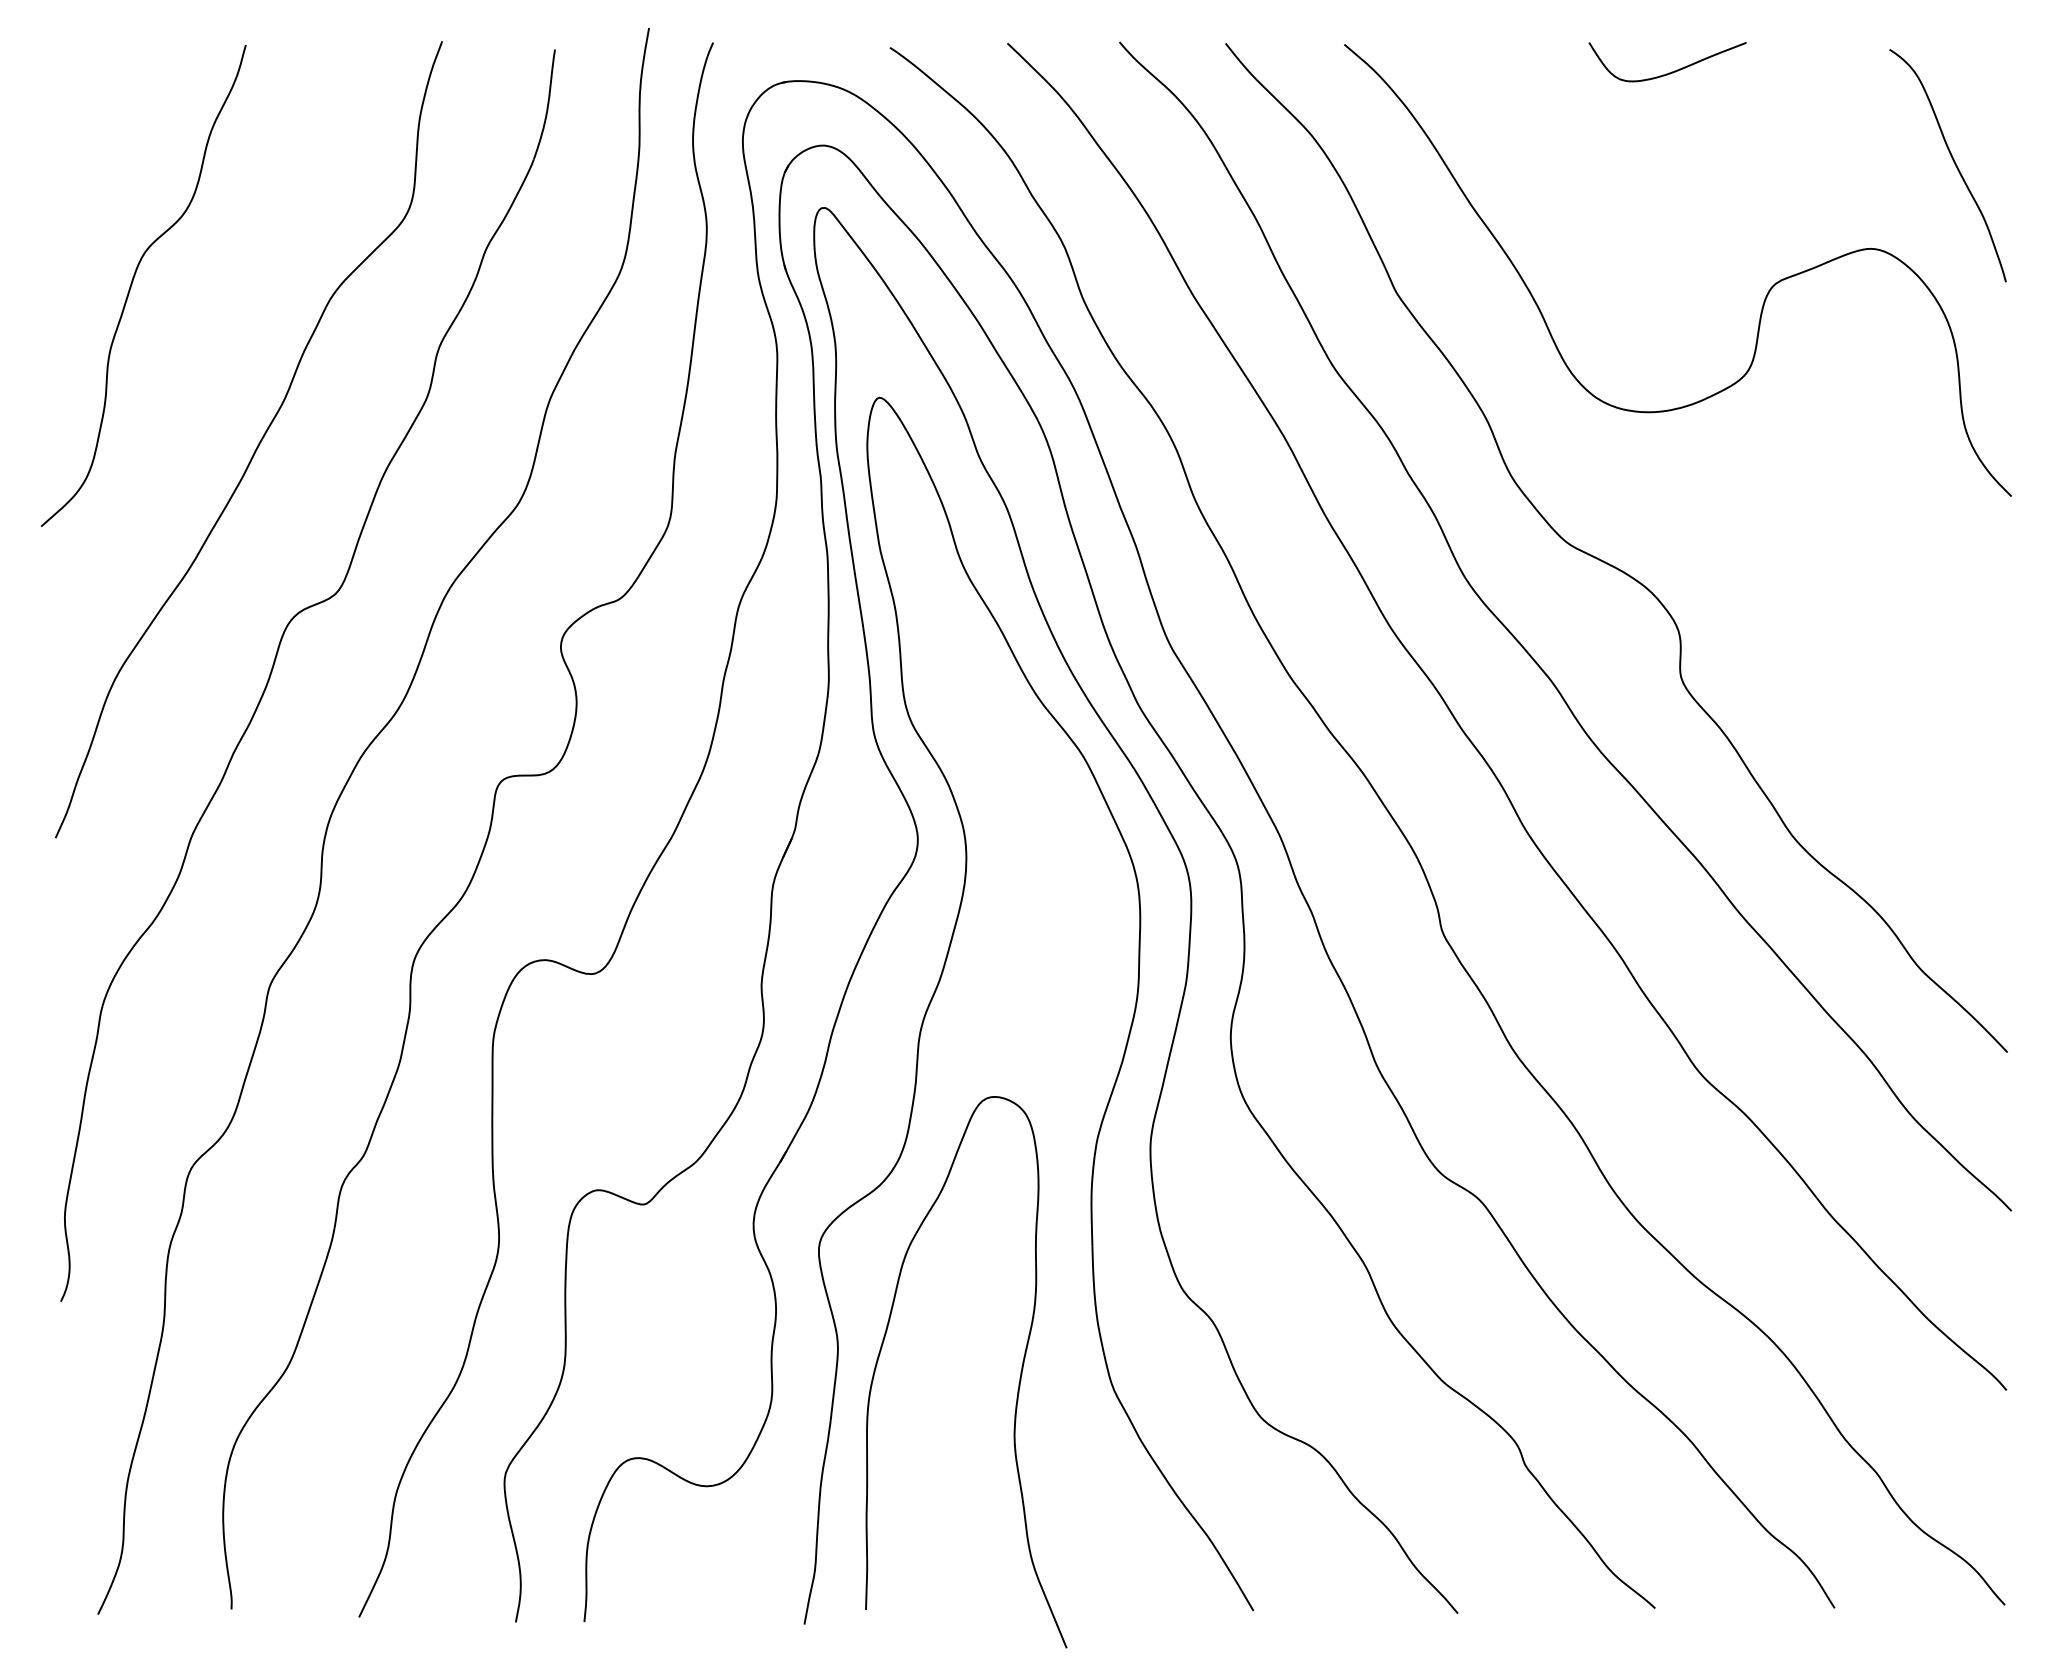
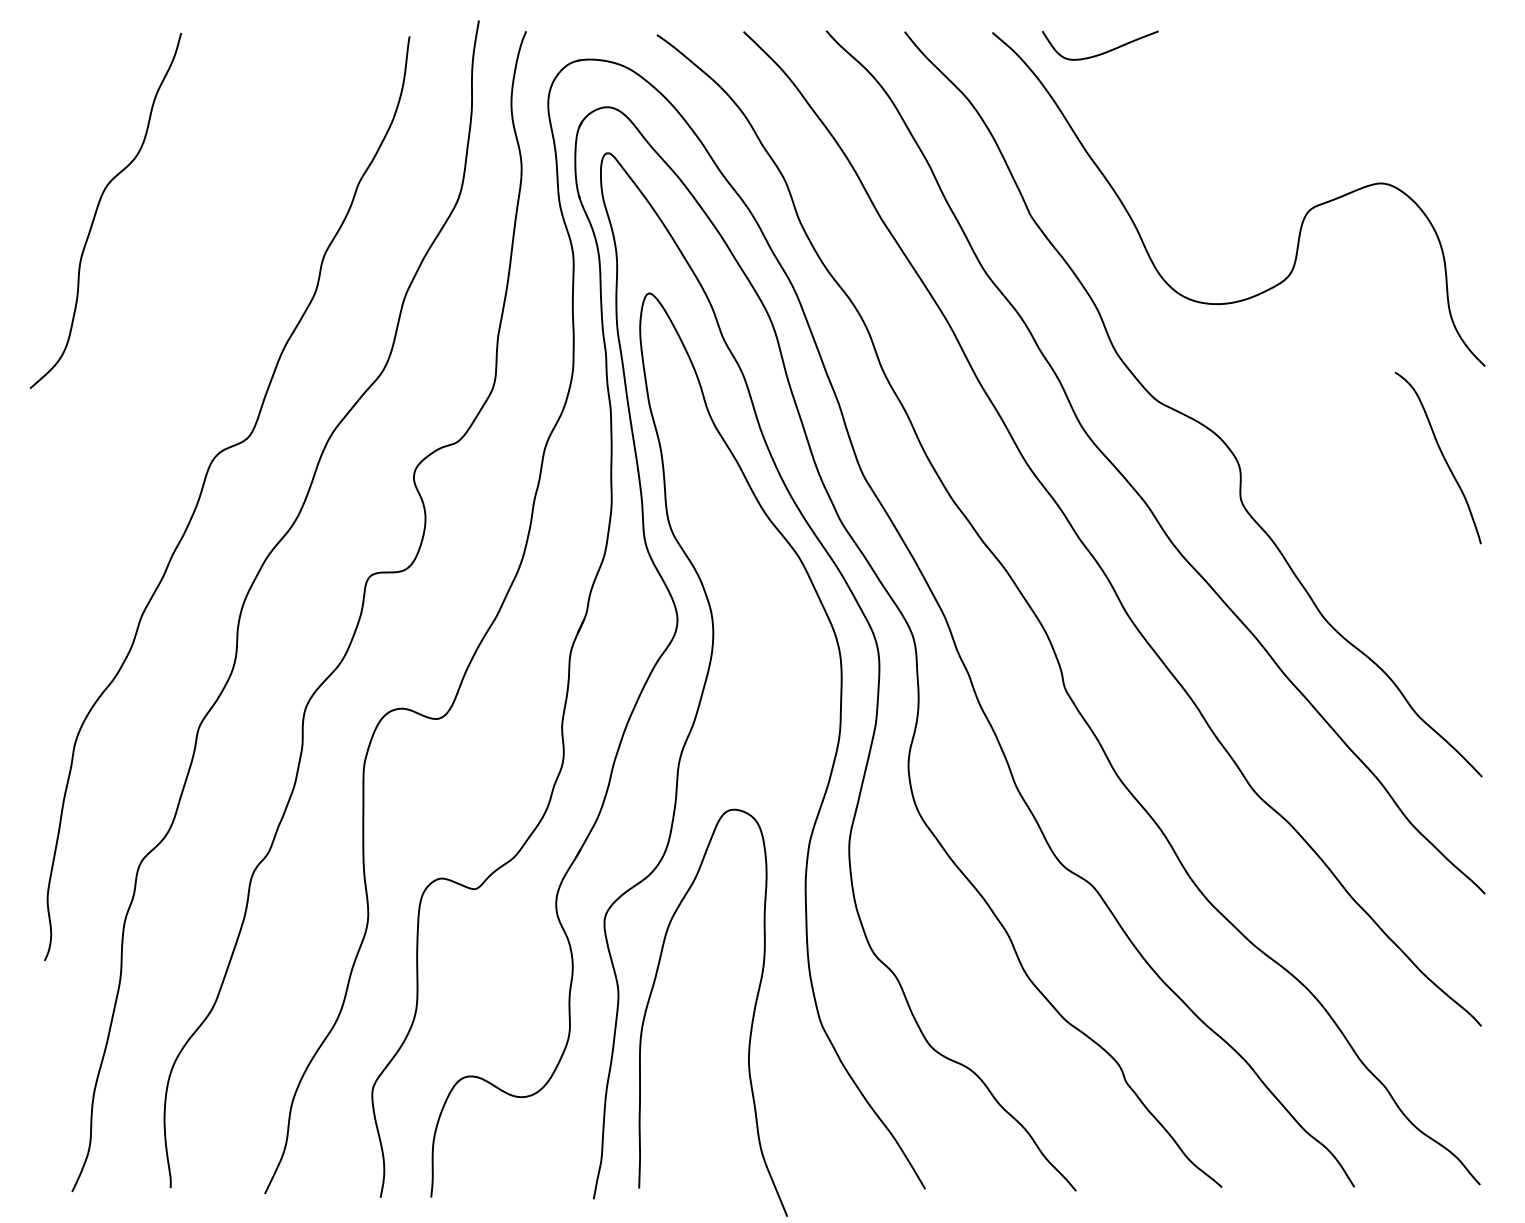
curve: (1671, 71) -> (1103, 52), moved
curve: (1953, 162) -> (1442, 455), moved
curve: (258, 443) -> (190, 327), removed

